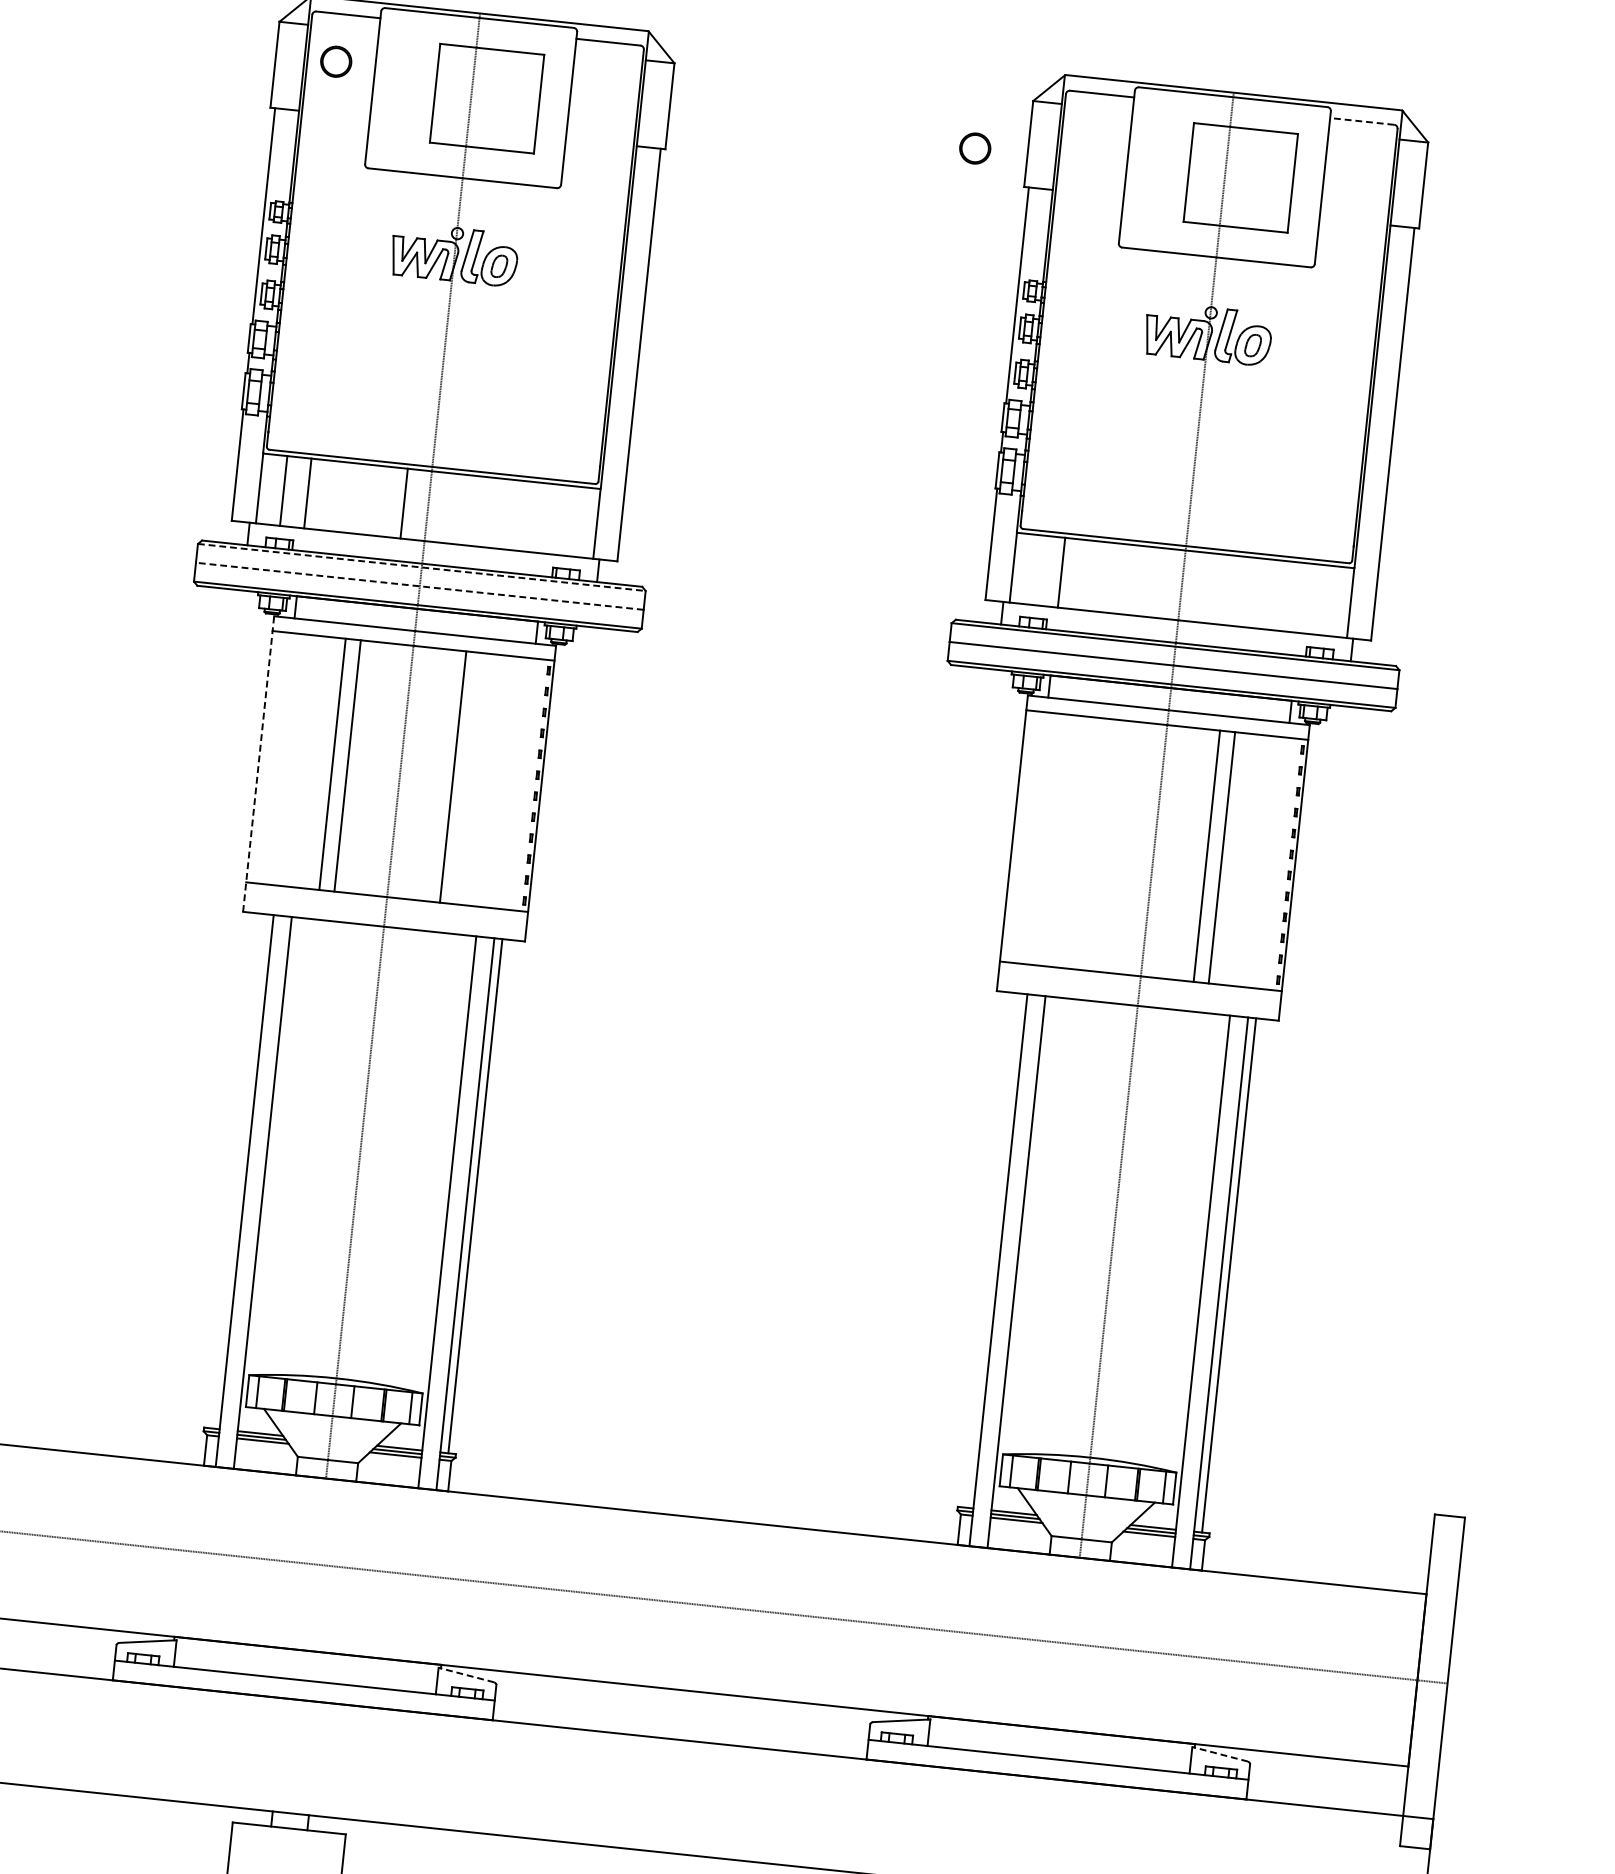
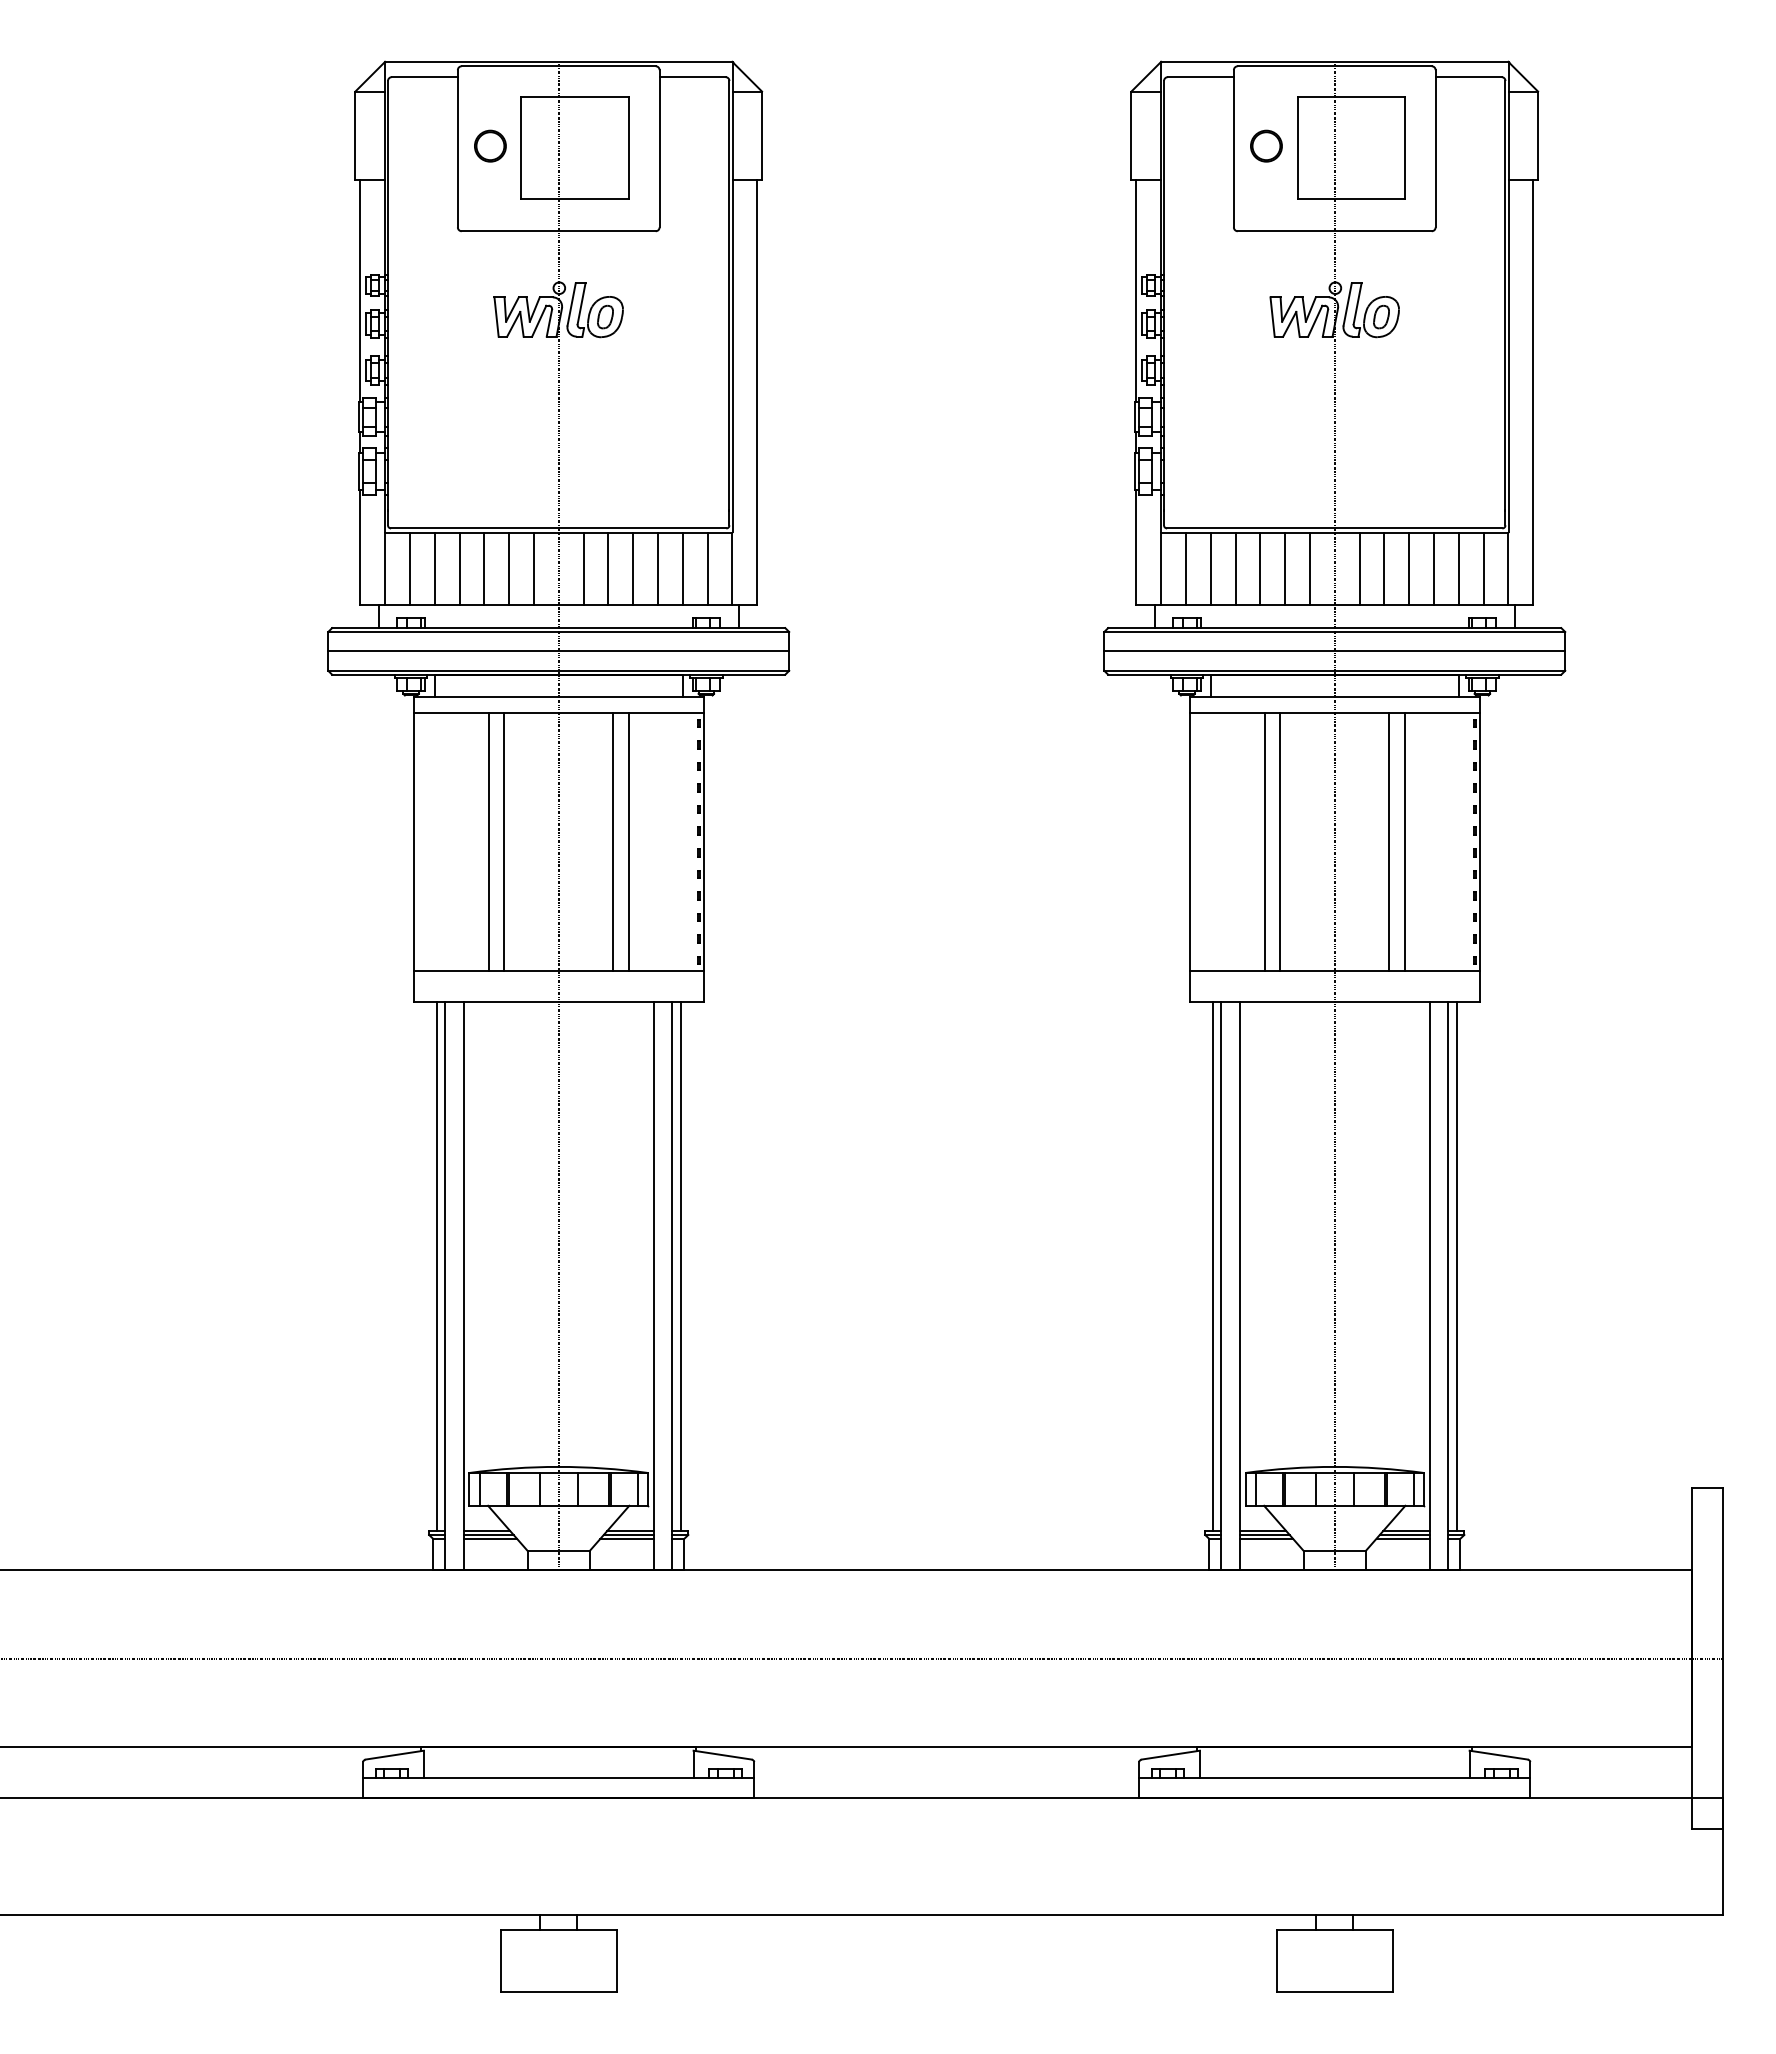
part: (336, 61) -> (490, 145), moved
line: (1362, 121) -> (1468, 77), dashed -> solid
part: (975, 147) -> (1266, 145), moved
line: (331, 495) -> (459, 568), added
line: (356, 498) -> (484, 568), added
line: (380, 500) -> (509, 568), added
line: (452, 508) -> (583, 568), added
line: (476, 510) -> (608, 568), added
line: (500, 513) -> (633, 568), added
line: (524, 515) -> (657, 568), added
line: (548, 518) -> (682, 568), added
line: (572, 520) -> (707, 568), added
line: (422, 568) -> (559, 632), dashed -> solid
line: (1037, 569) -> (1185, 568), added
line: (1085, 574) -> (1235, 568), added
line: (1109, 577) -> (1260, 568), added
line: (1134, 579) -> (1285, 568), added
line: (1157, 582) -> (1309, 568), added
line: (419, 586) -> (558, 651), dashed -> solid
line: (1206, 587) -> (1359, 568), added
line: (1230, 590) -> (1384, 568), added
line: (1254, 592) -> (1409, 568), added
line: (1277, 595) -> (1433, 568), added
line: (1302, 597) -> (1458, 568), added
line: (1326, 600) -> (1483, 568), added
line: (258, 763) -> (413, 849), dashed -> solid
line: (468, 778) -> (628, 841), added
line: (1085, 842) -> (1264, 841), added
line: (1101, 844) -> (1280, 841), added
line: (238, 1171) -> (436, 1266), added
line: (992, 1250) -> (1212, 1266), added
line: (466, 1675) -> (722, 1755), dashed -> solid
line: (1219, 1754) -> (1498, 1755), dashed -> solid

